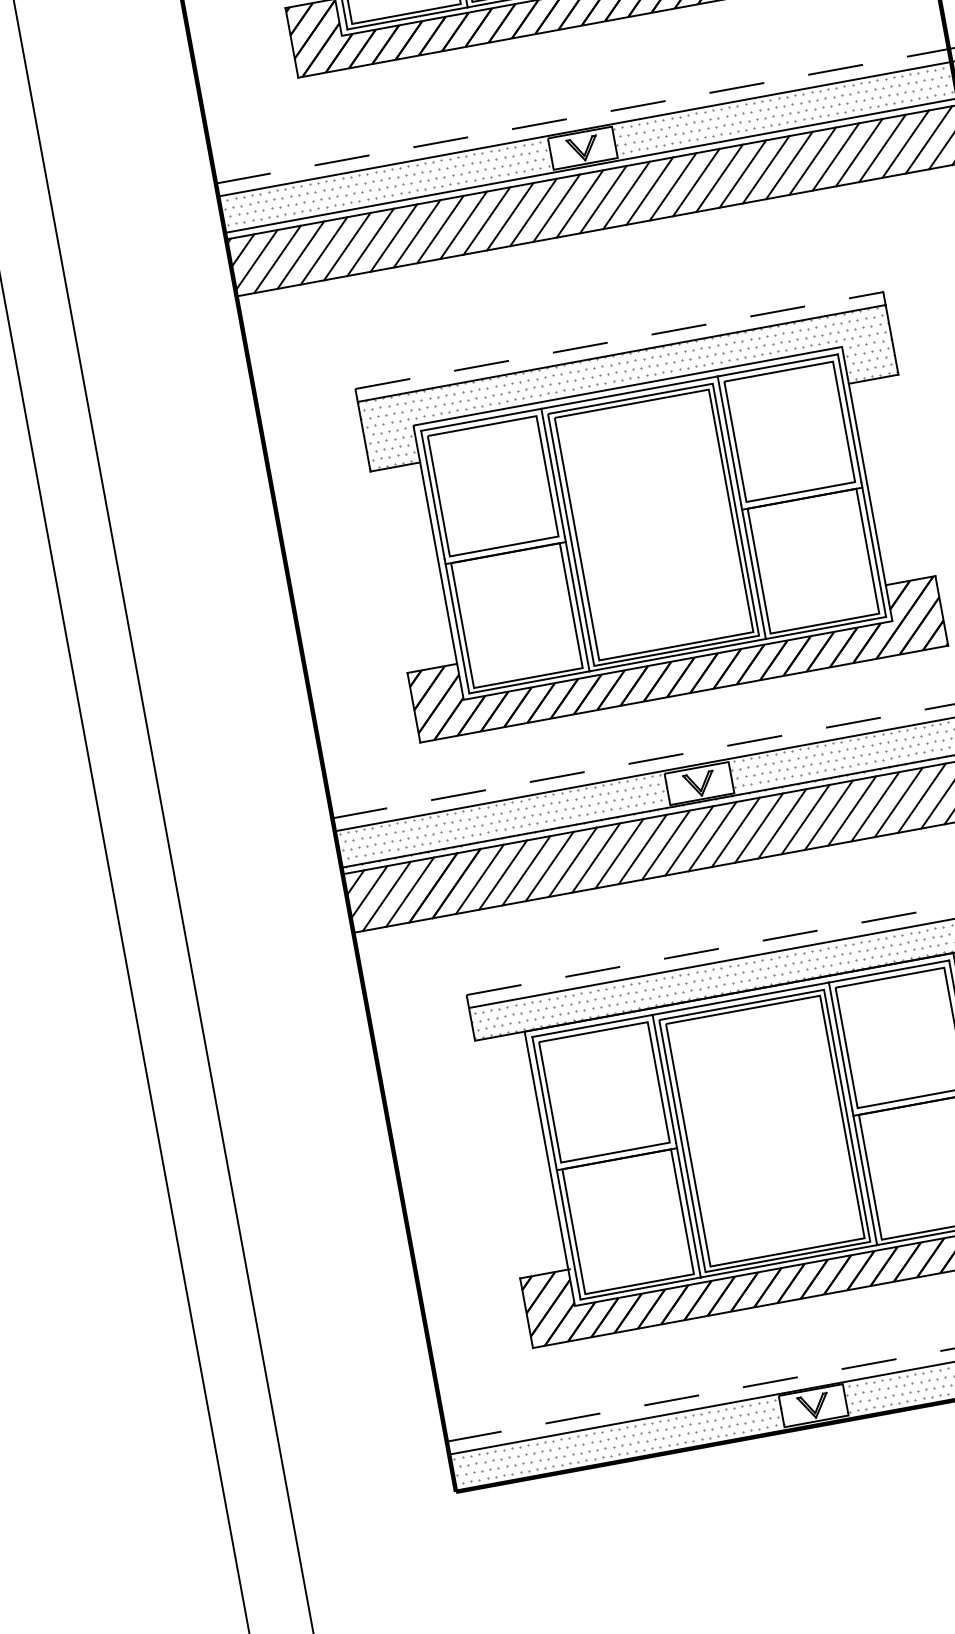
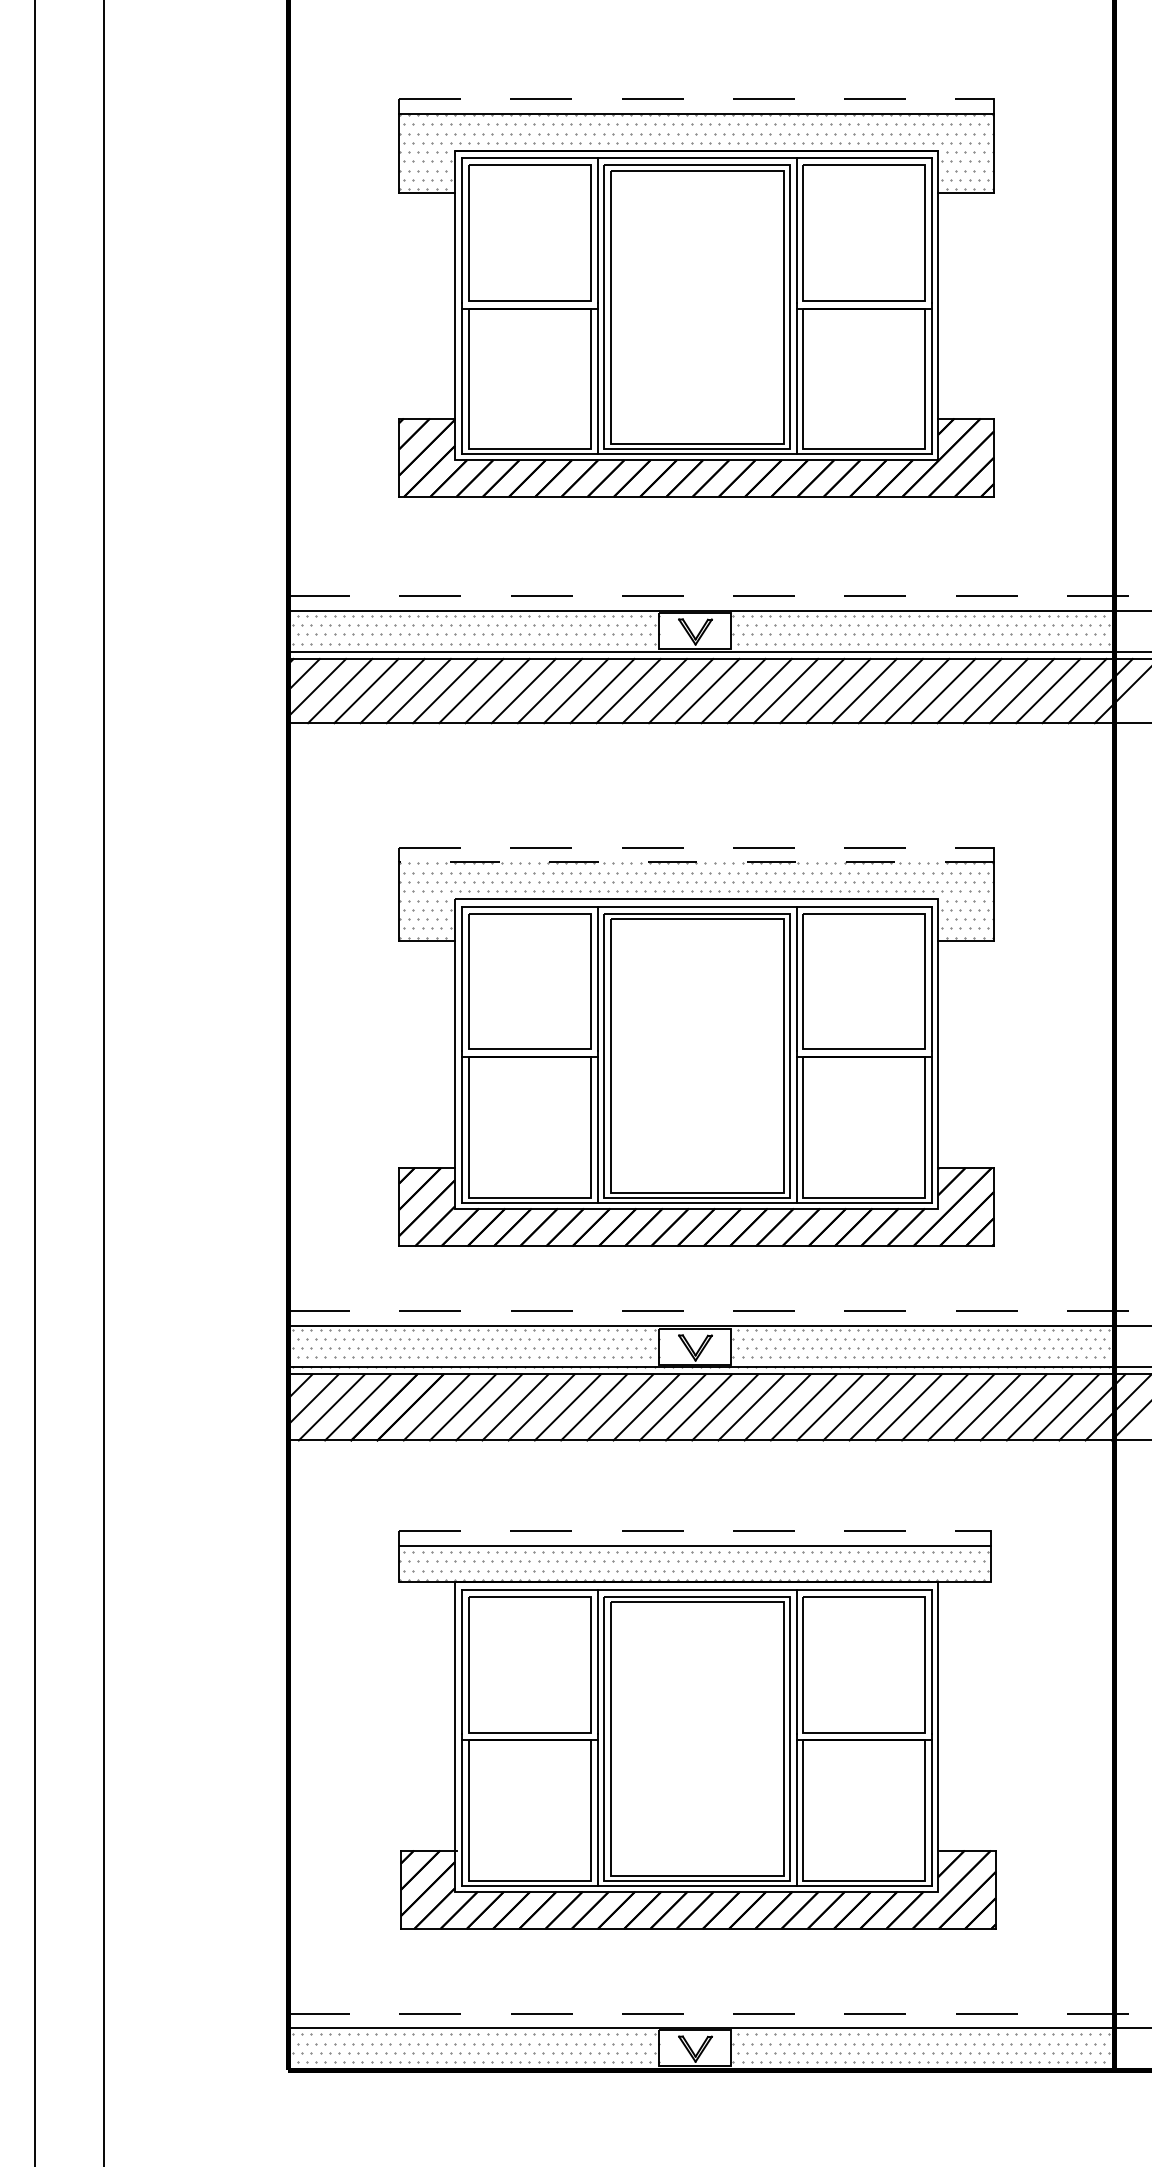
line: (621, 353) -> (696, 862), solid -> dashed

